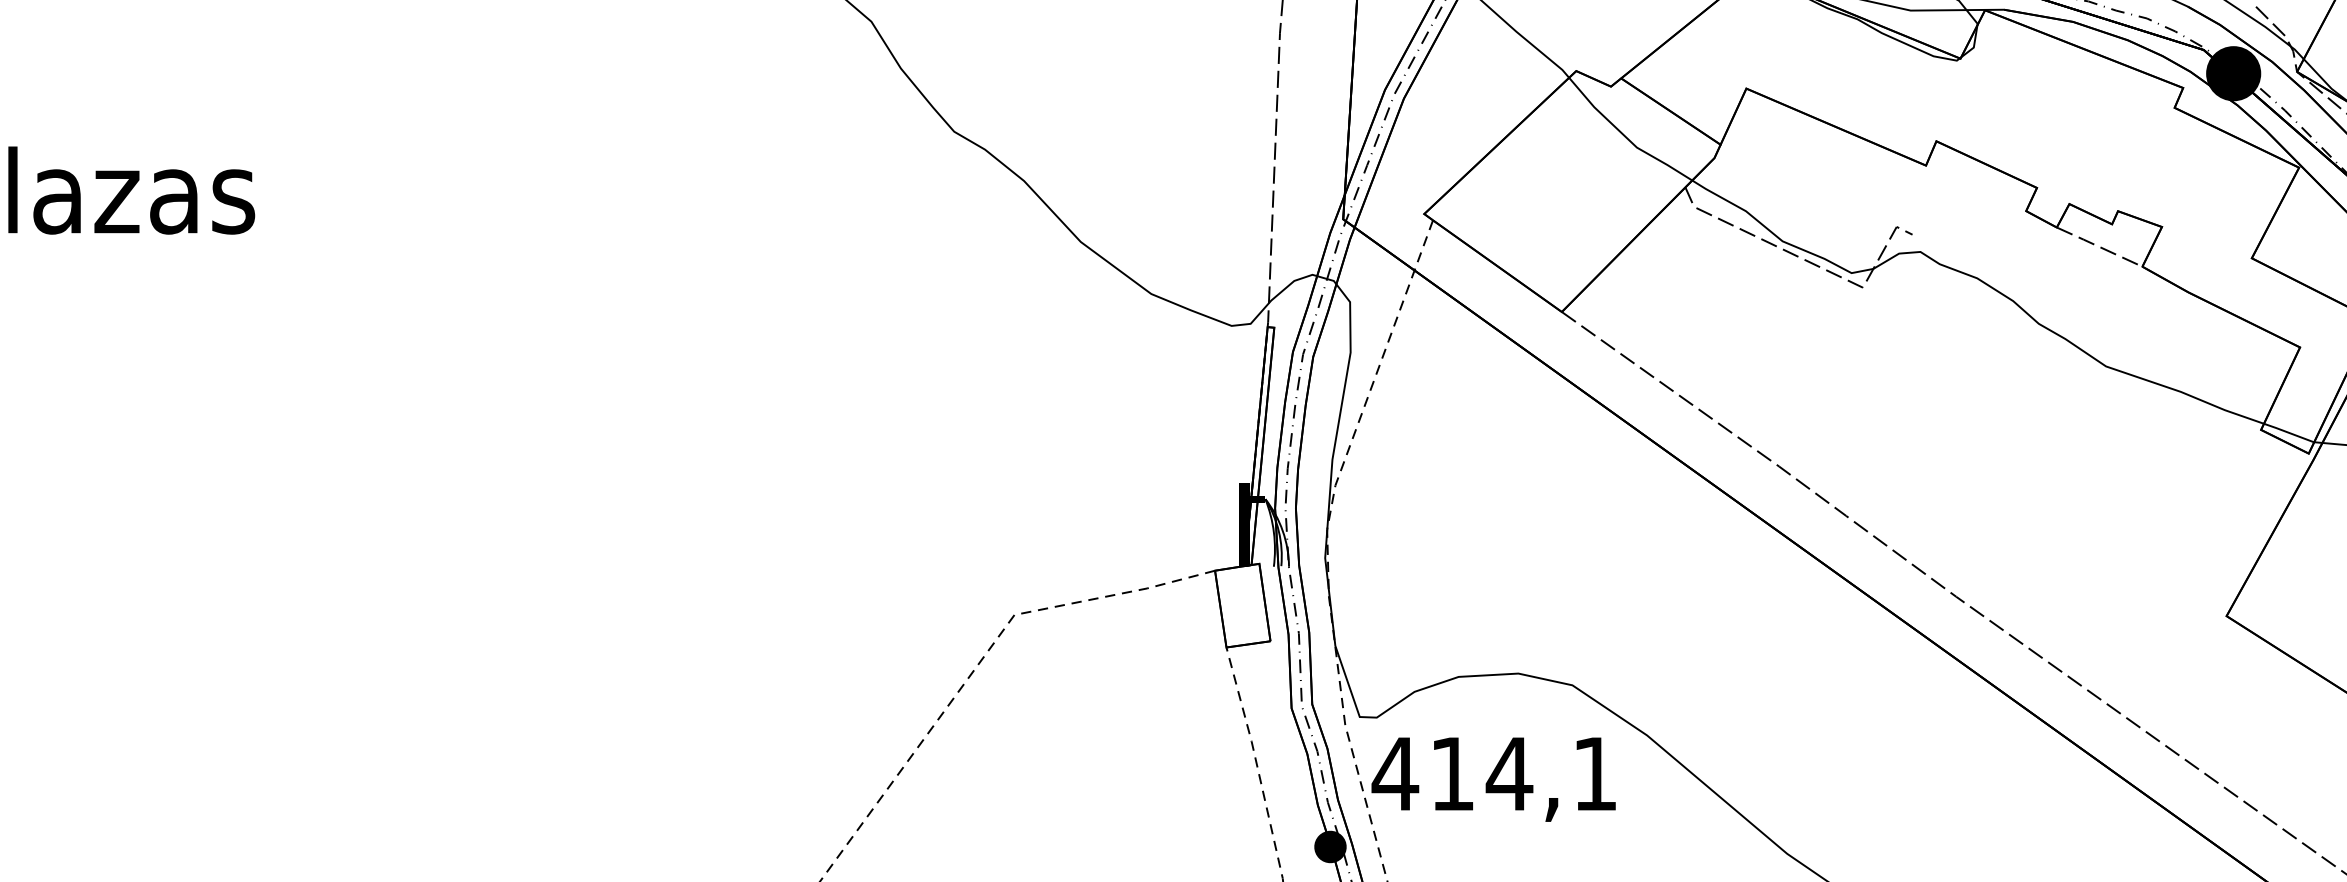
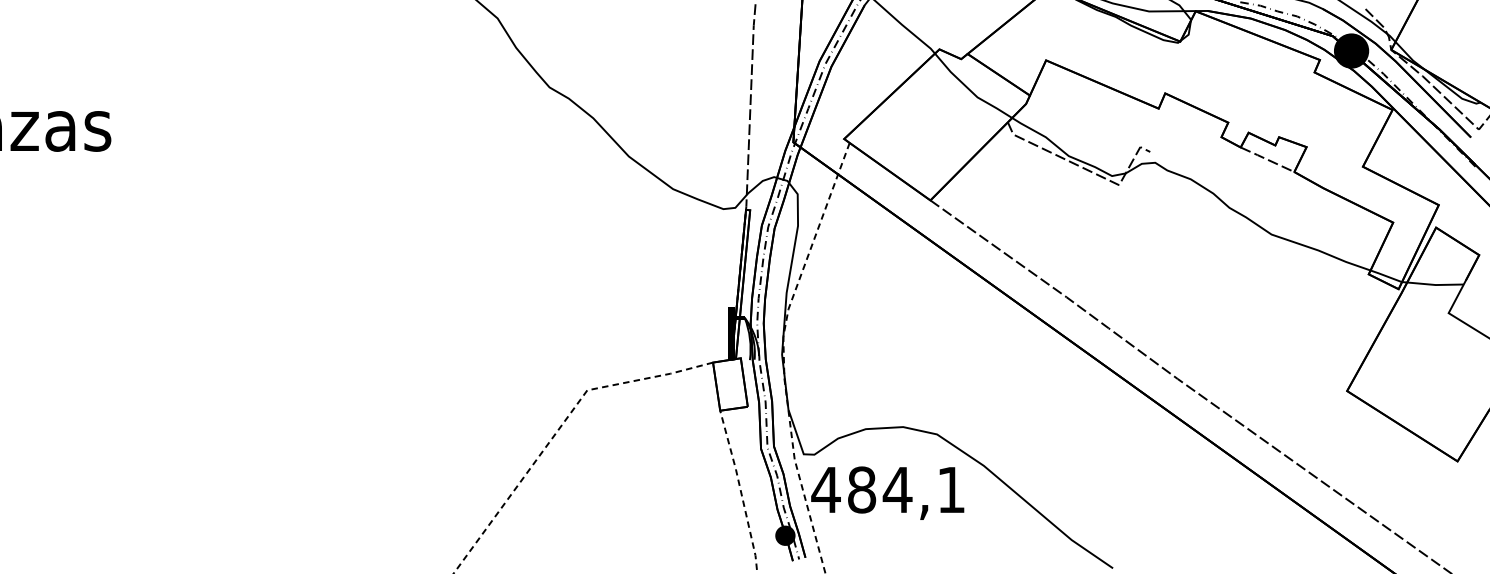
text: (1453, 773) -> (862, 489), 414,1 -> 484,1

